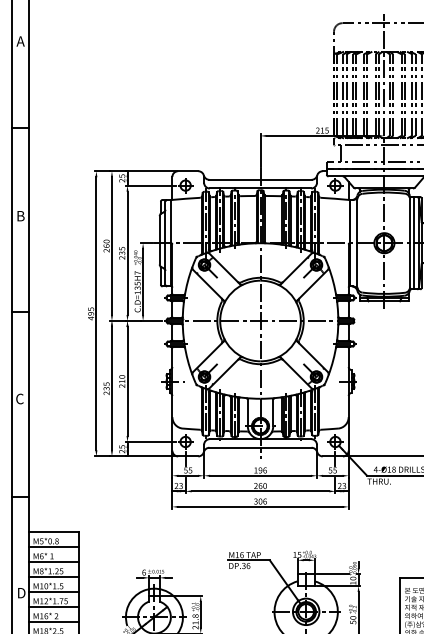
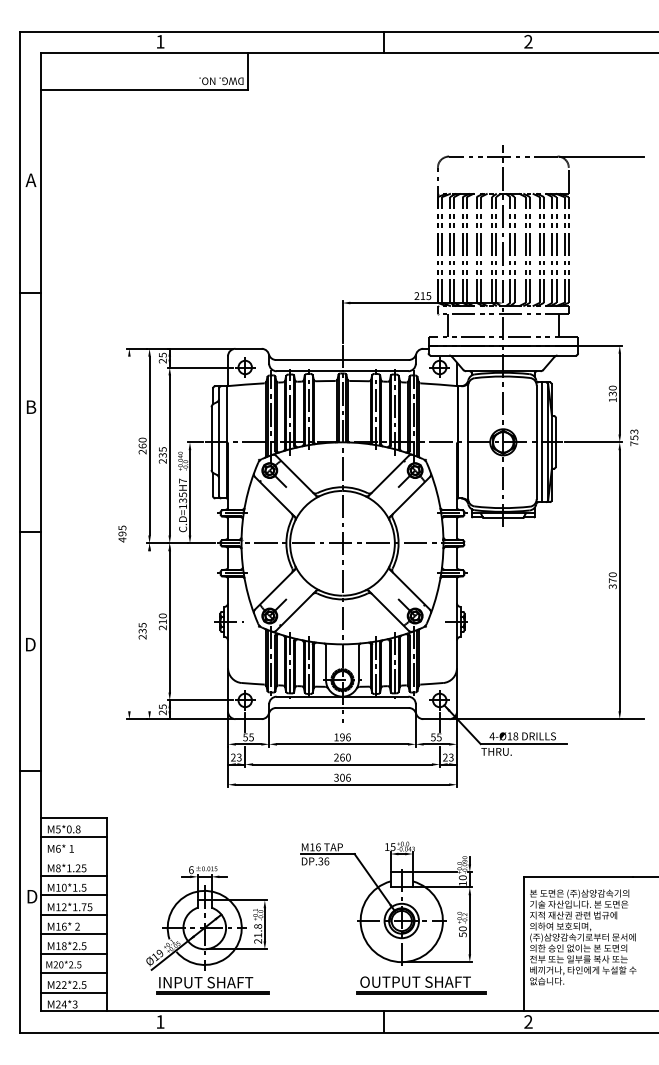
line: (96, 313) -> (129, 533), removed
line: (111, 388) -> (149, 631), removed
text: (20, 398) -> (30, 644), C -> D
line: (54, 562) -> (74, 856), removed

